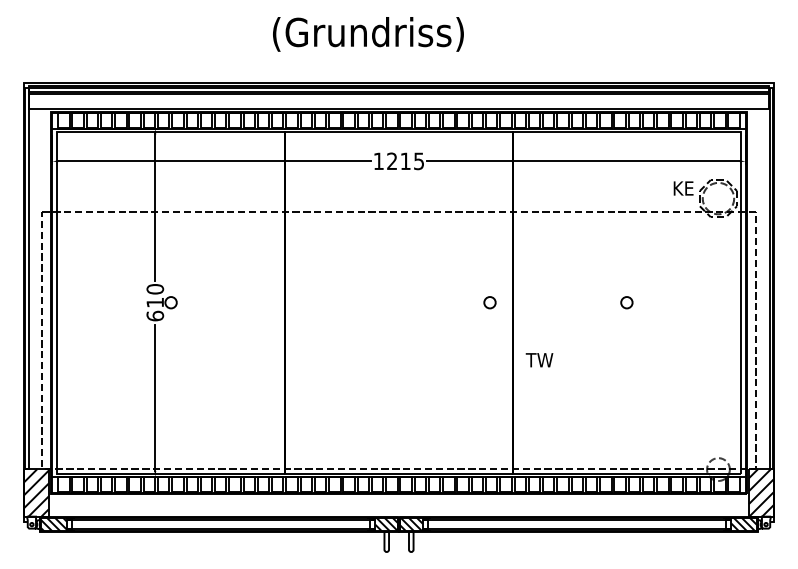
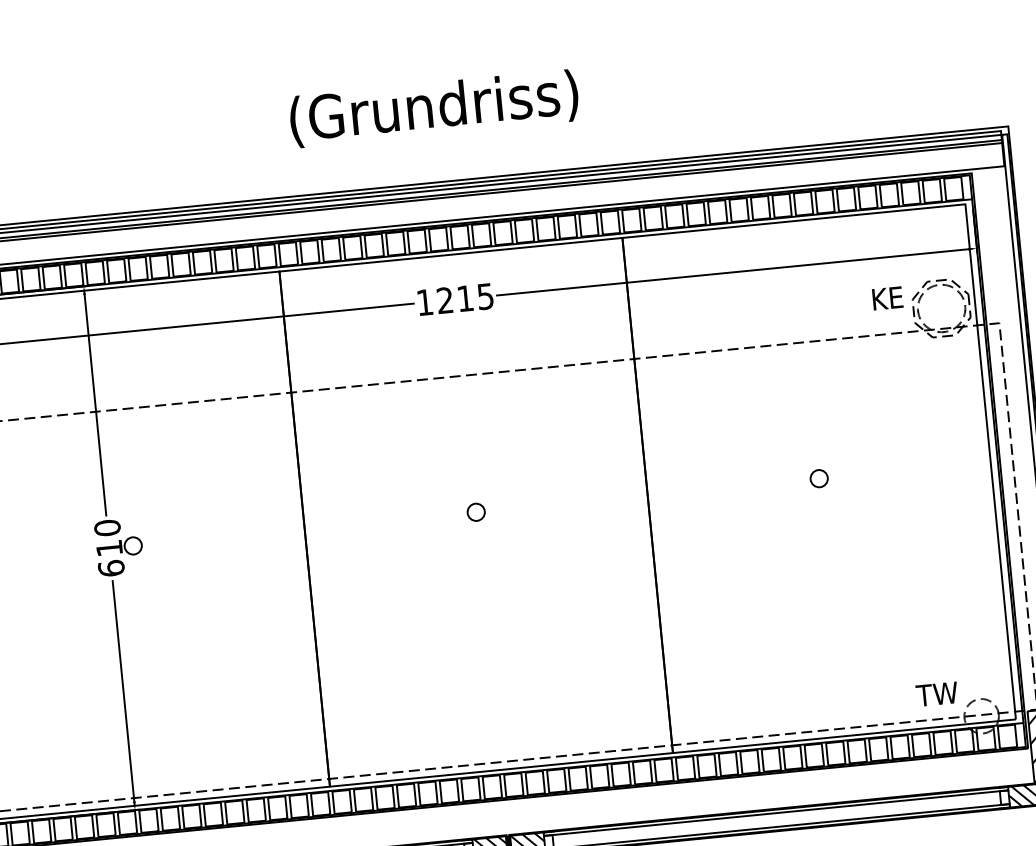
text: (368, 34) -> (434, 108), moved
circle: (489, 302) -> (475, 512), moved
text: (539, 360) -> (937, 694), moved

